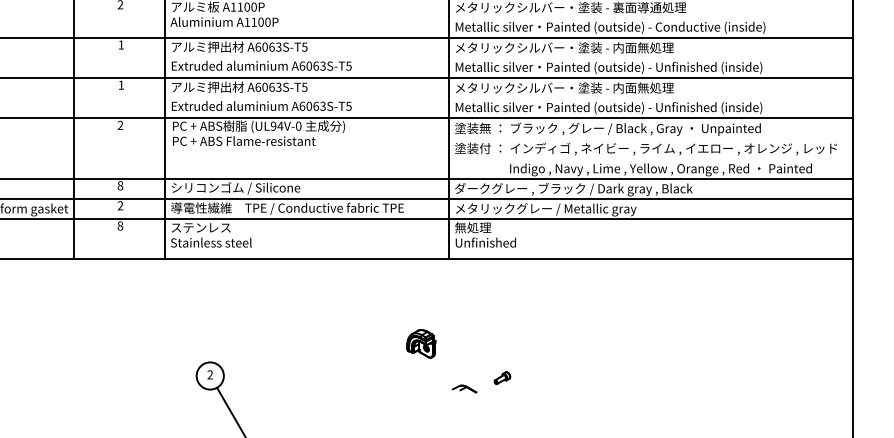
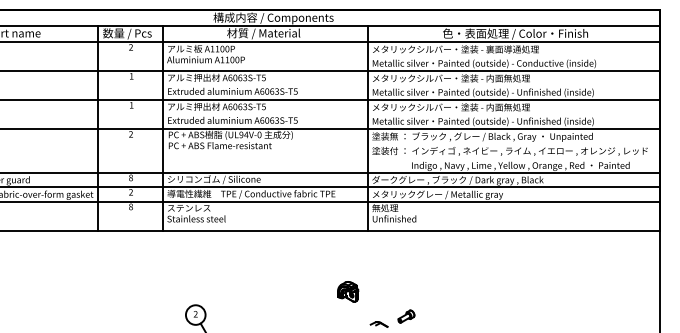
part: (502, 377) -> (406, 316), size x1.43

